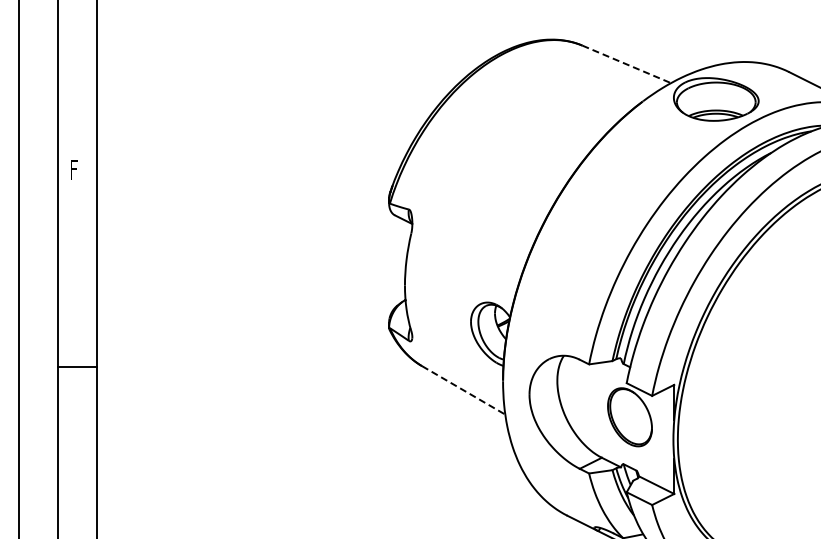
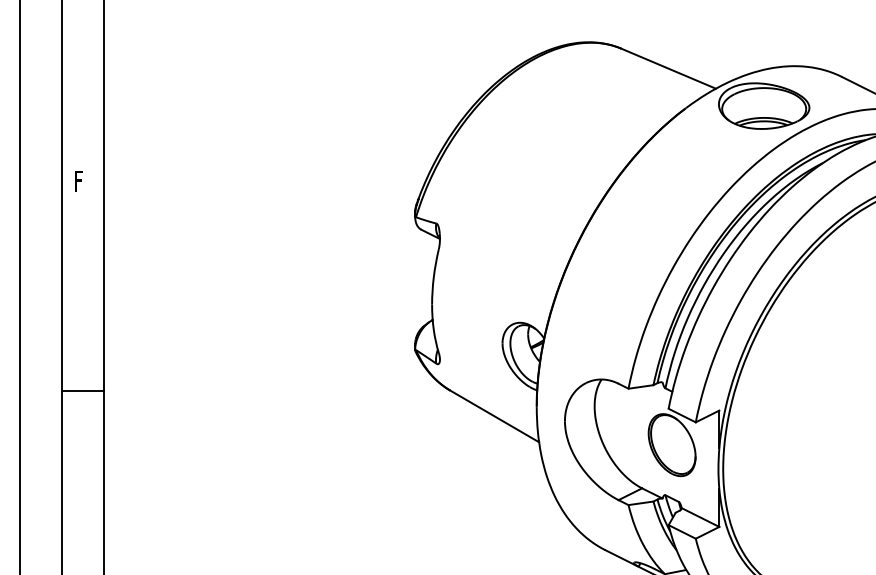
line: (627, 64) -> (669, 68), dashed -> solid
line: (464, 390) -> (495, 416), dashed -> solid

